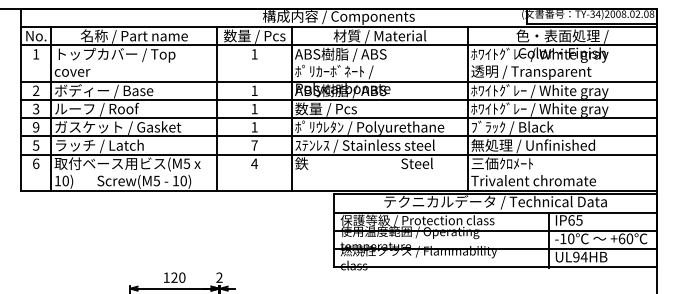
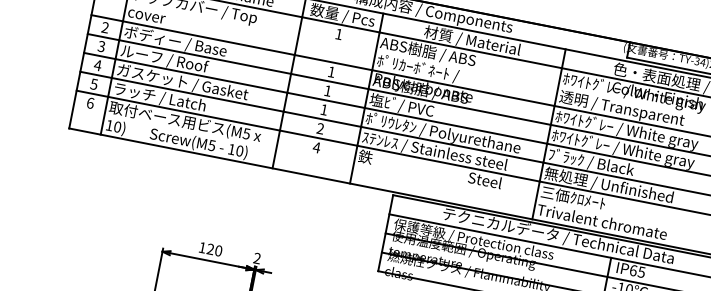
text: (325, 109) -> (401, 105), 数量 / Pcs -> 塩ﾋﾞ/ PVC
text: (35, 127) -> (97, 65), 9 -> 4
text: (254, 145) -> (320, 128), 7 -> 2

